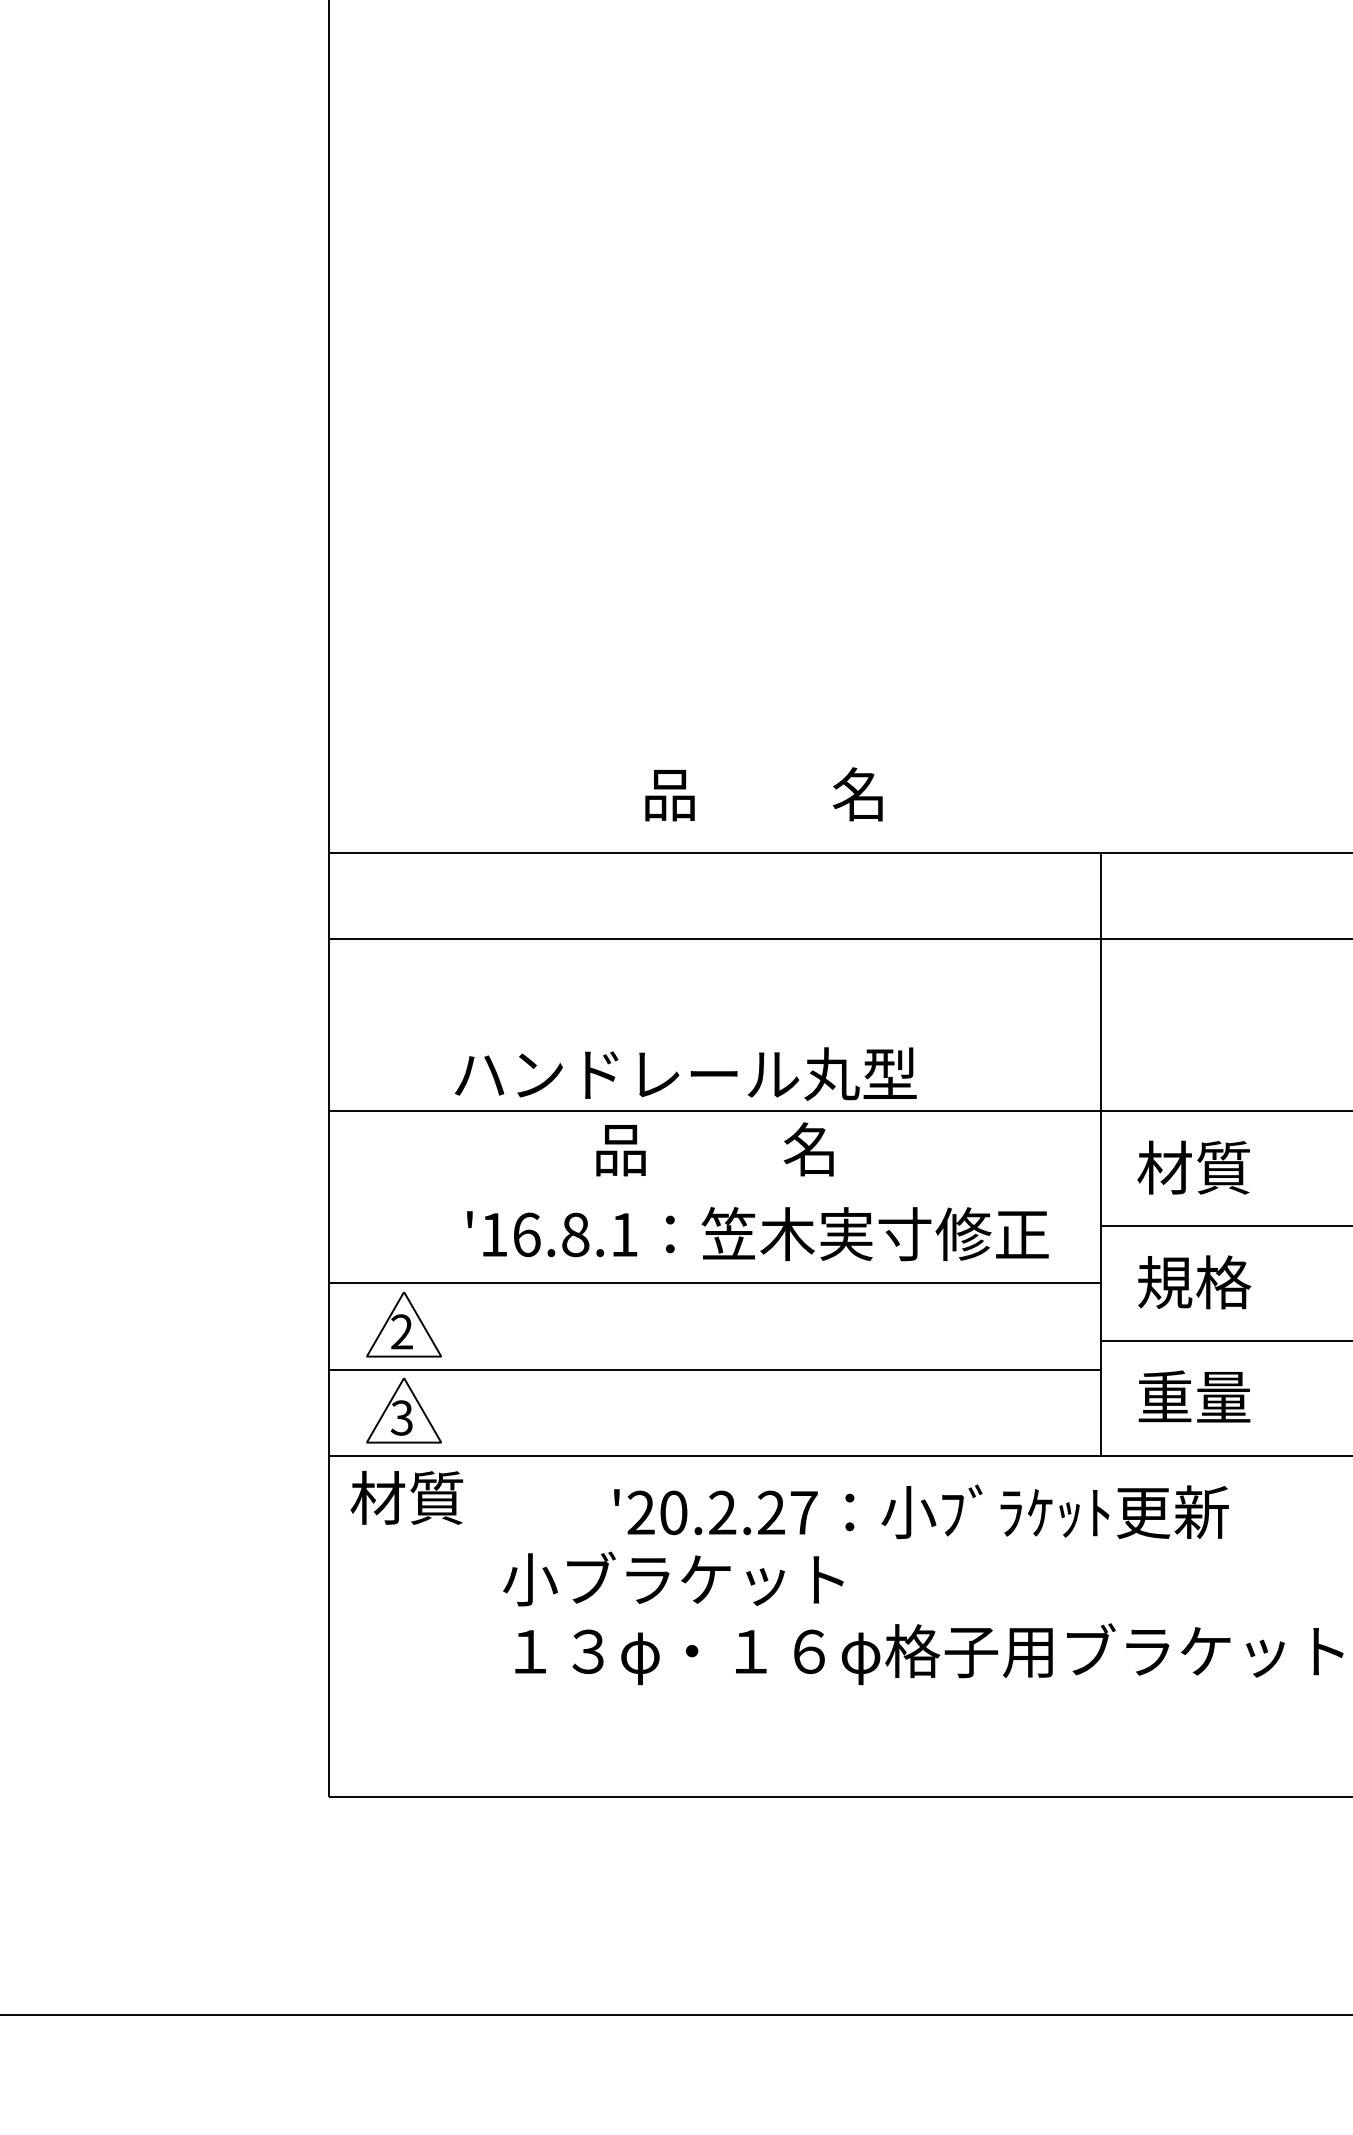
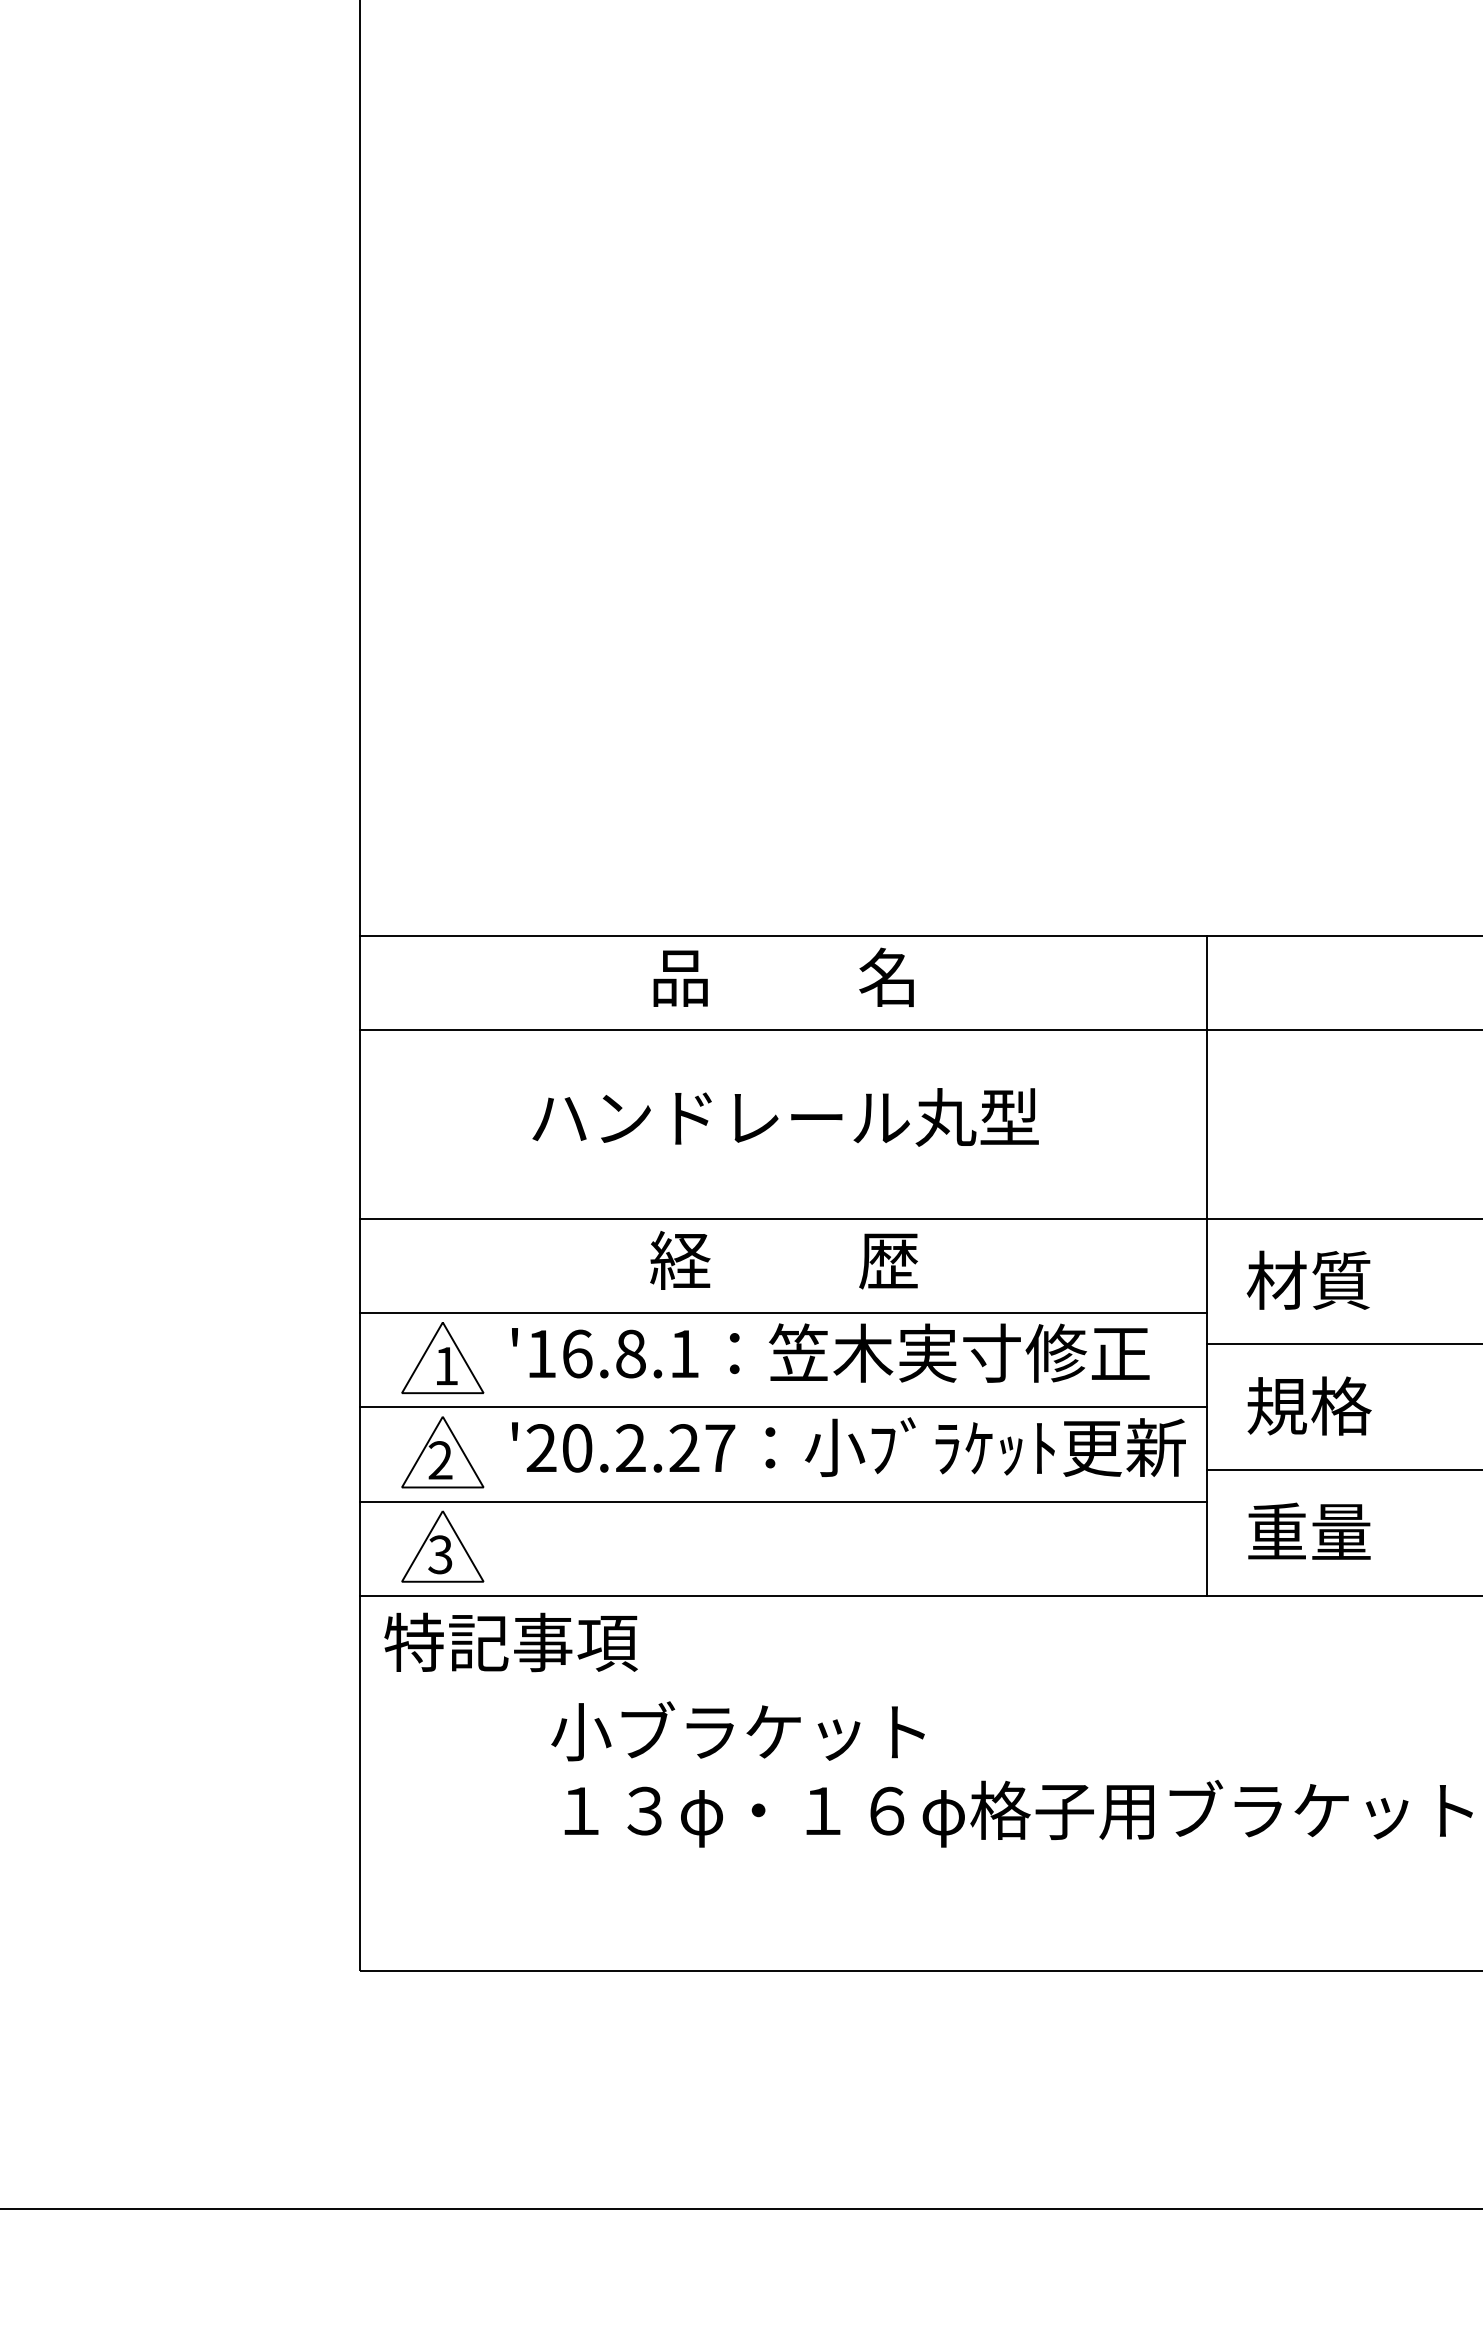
text: (763, 794) -> (783, 977), moved
text: (685, 1073) -> (785, 1116), moved
text: (715, 1149) -> (784, 1260), 品          名 -> 経          歴
line: (714, 1197) -> (783, 1313), added
part: (403, 1238) -> (442, 1357), added
text: (465, 1497) -> (510, 1641), 材質 -> 特記事項
text: (921, 1511) -> (848, 1446), moved

